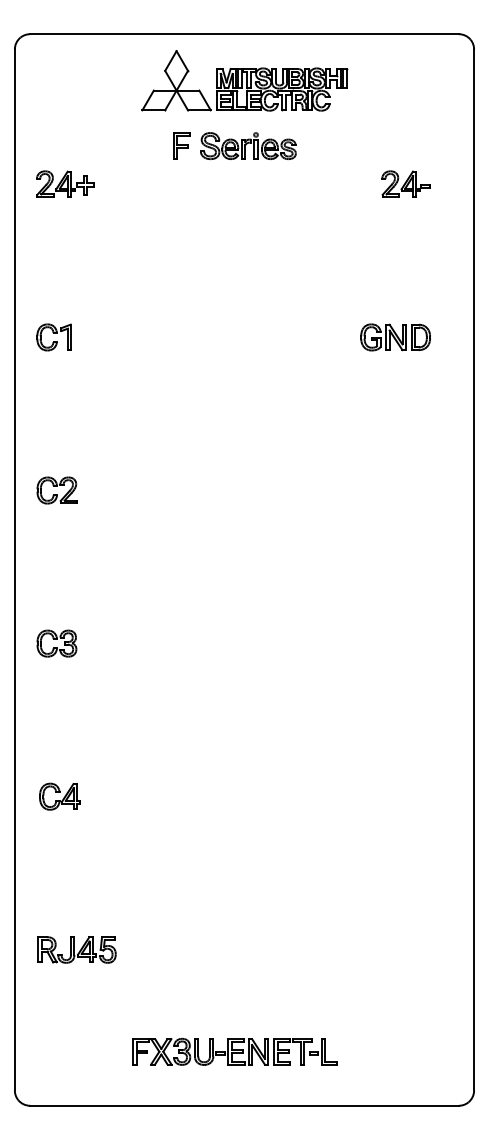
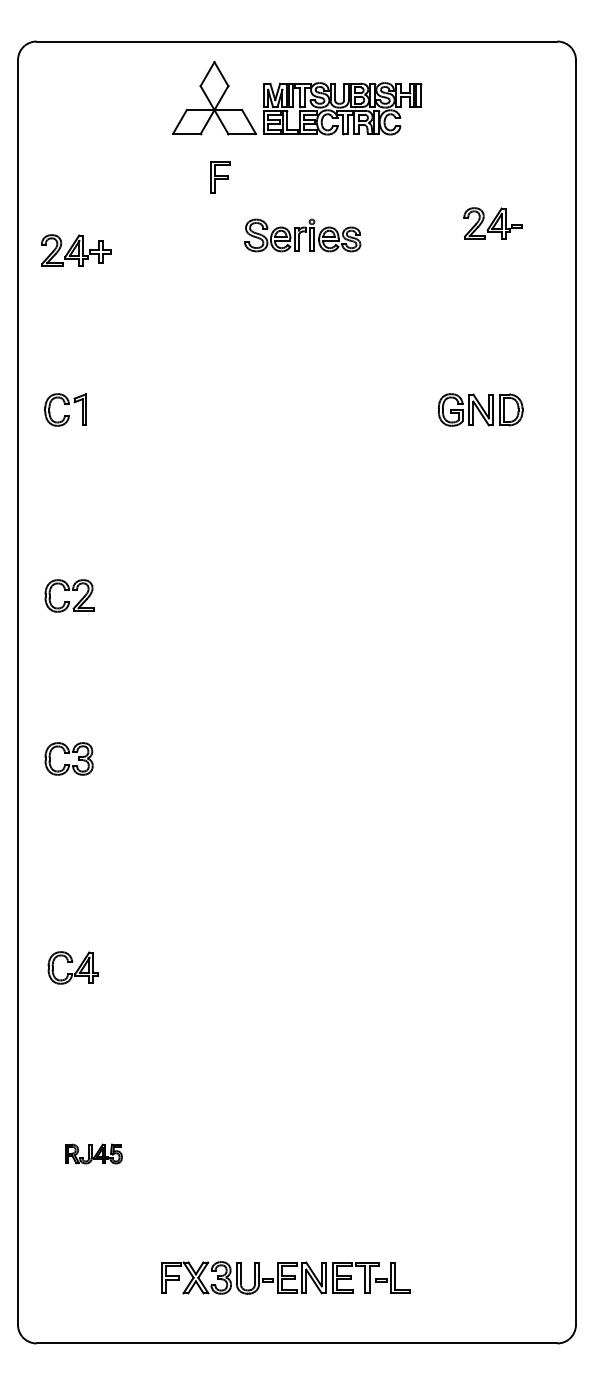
part: (248, 146) -> (302, 235), moved
part: (65, 183) -> (76, 250), moved
part: (56, 643) -> (68, 758), moved
part: (76, 949) -> (93, 1153), size x0.6

